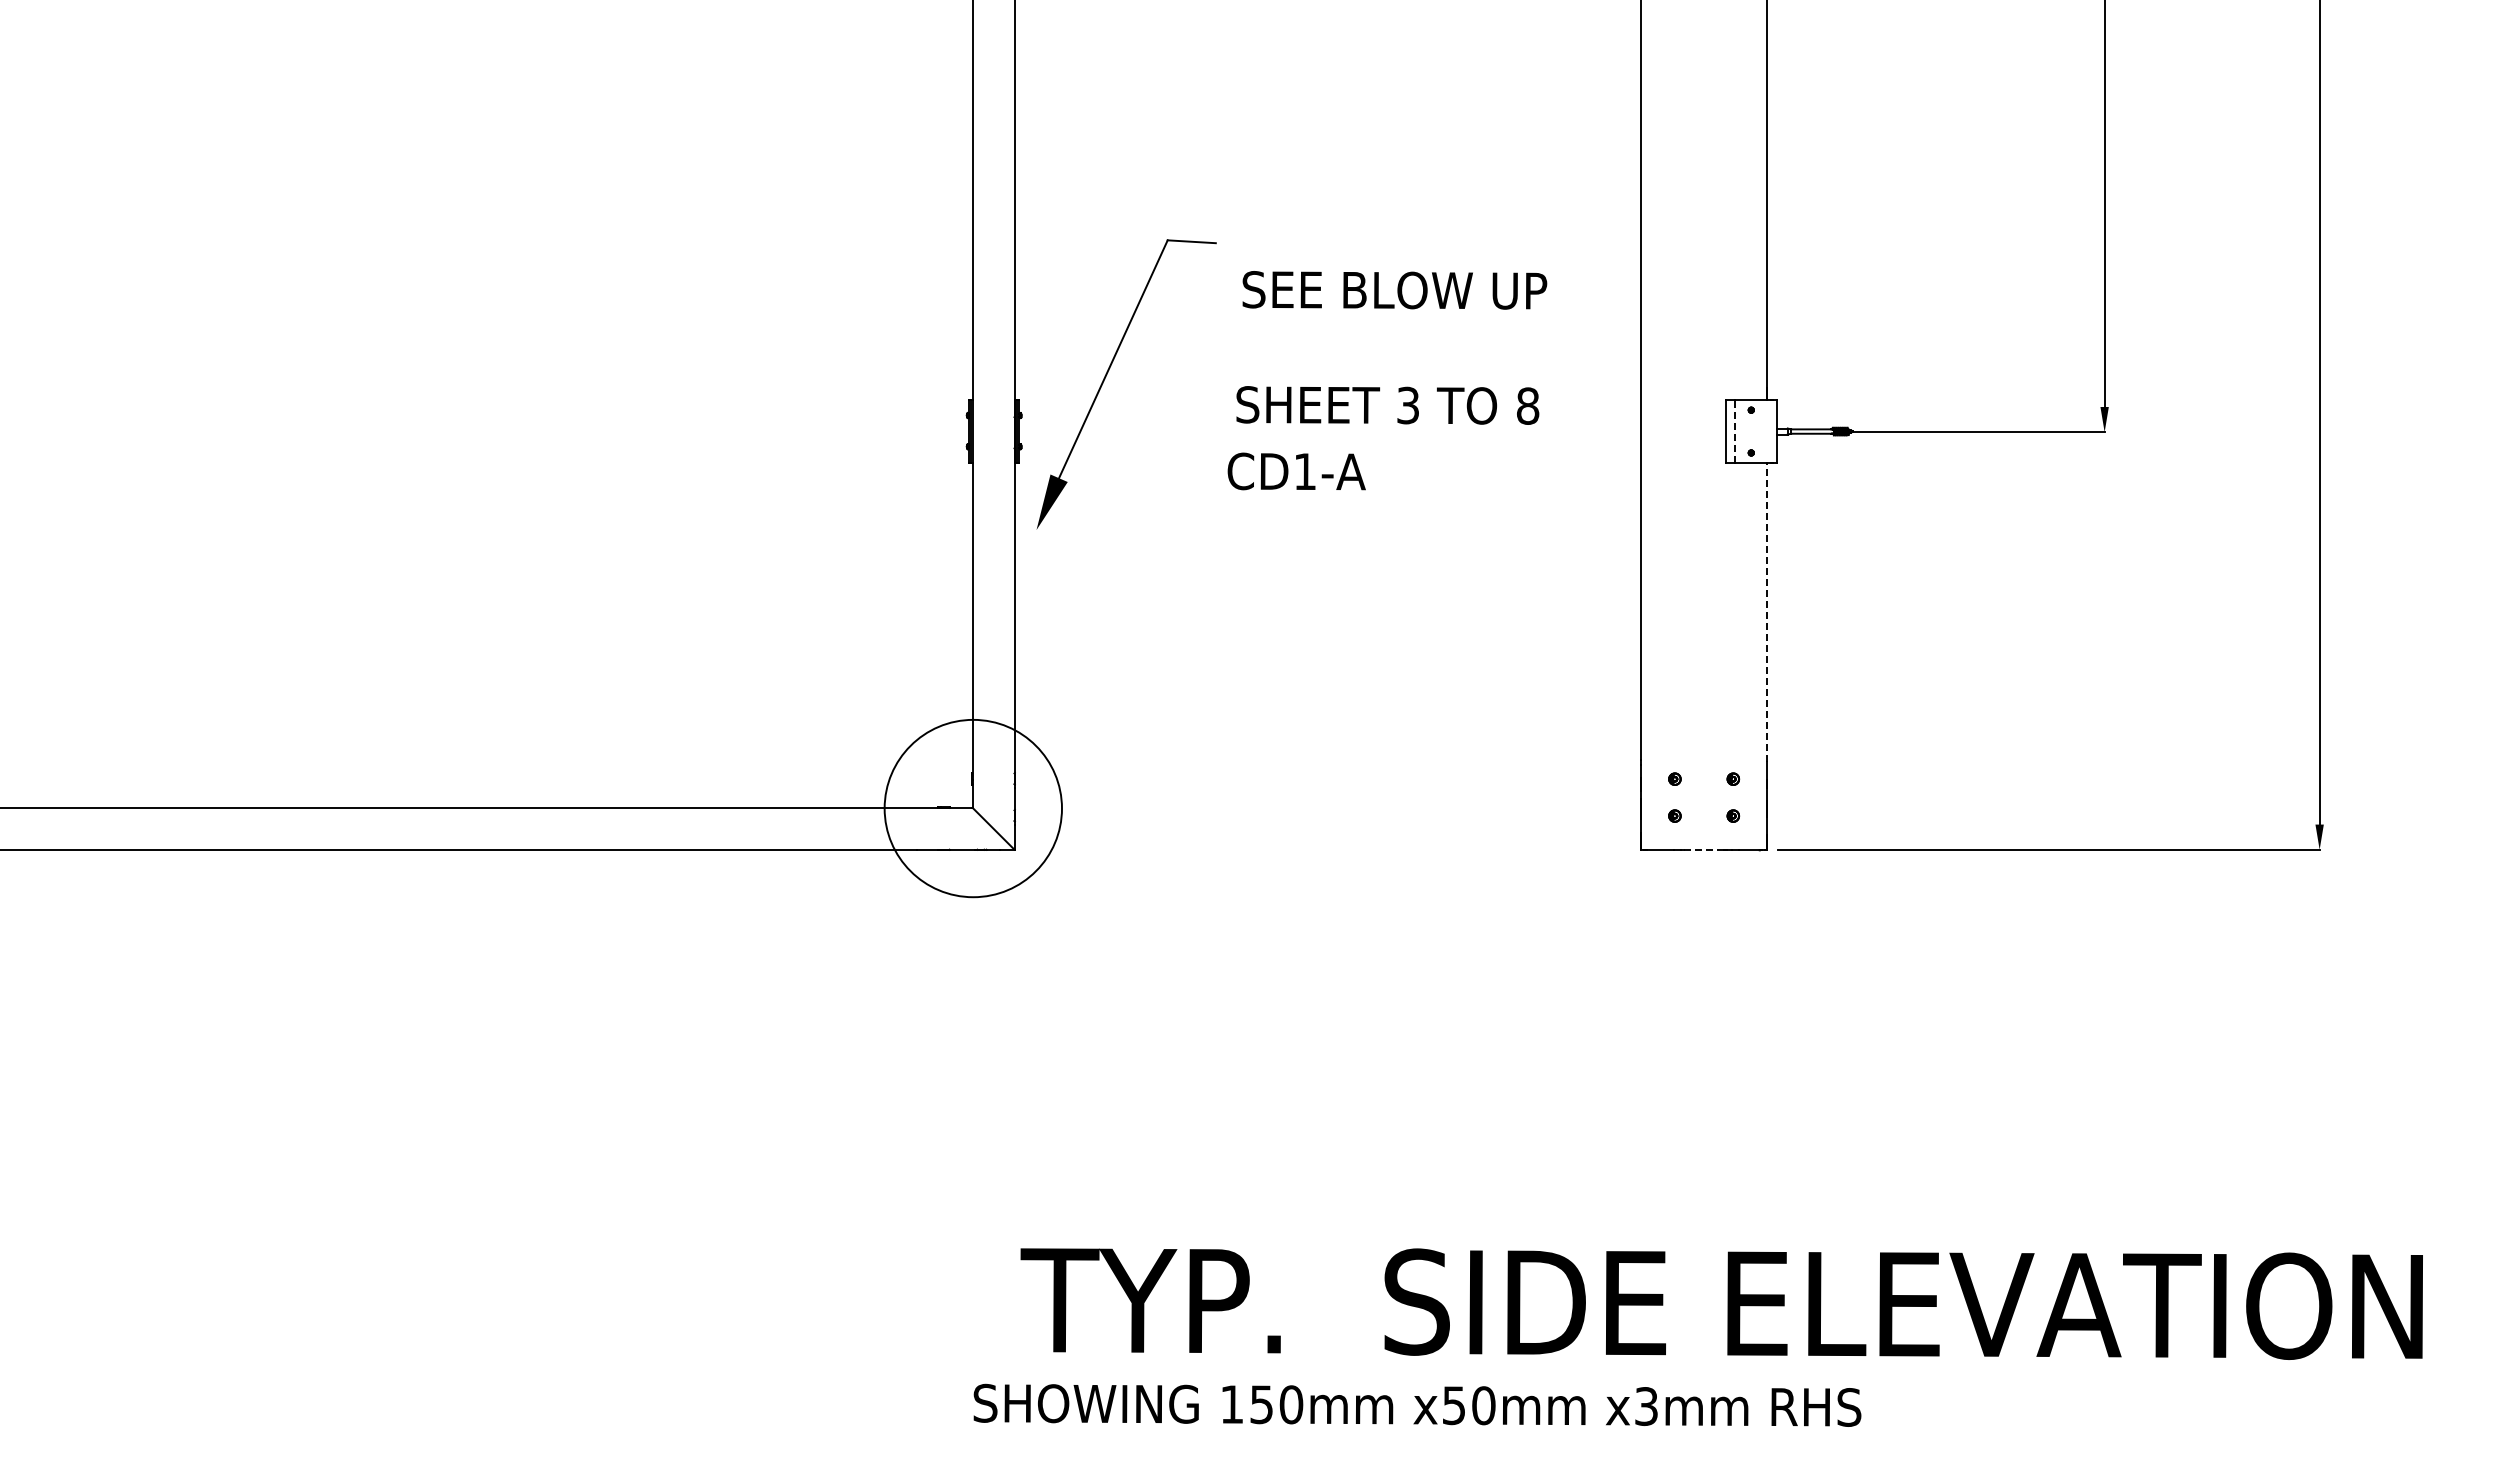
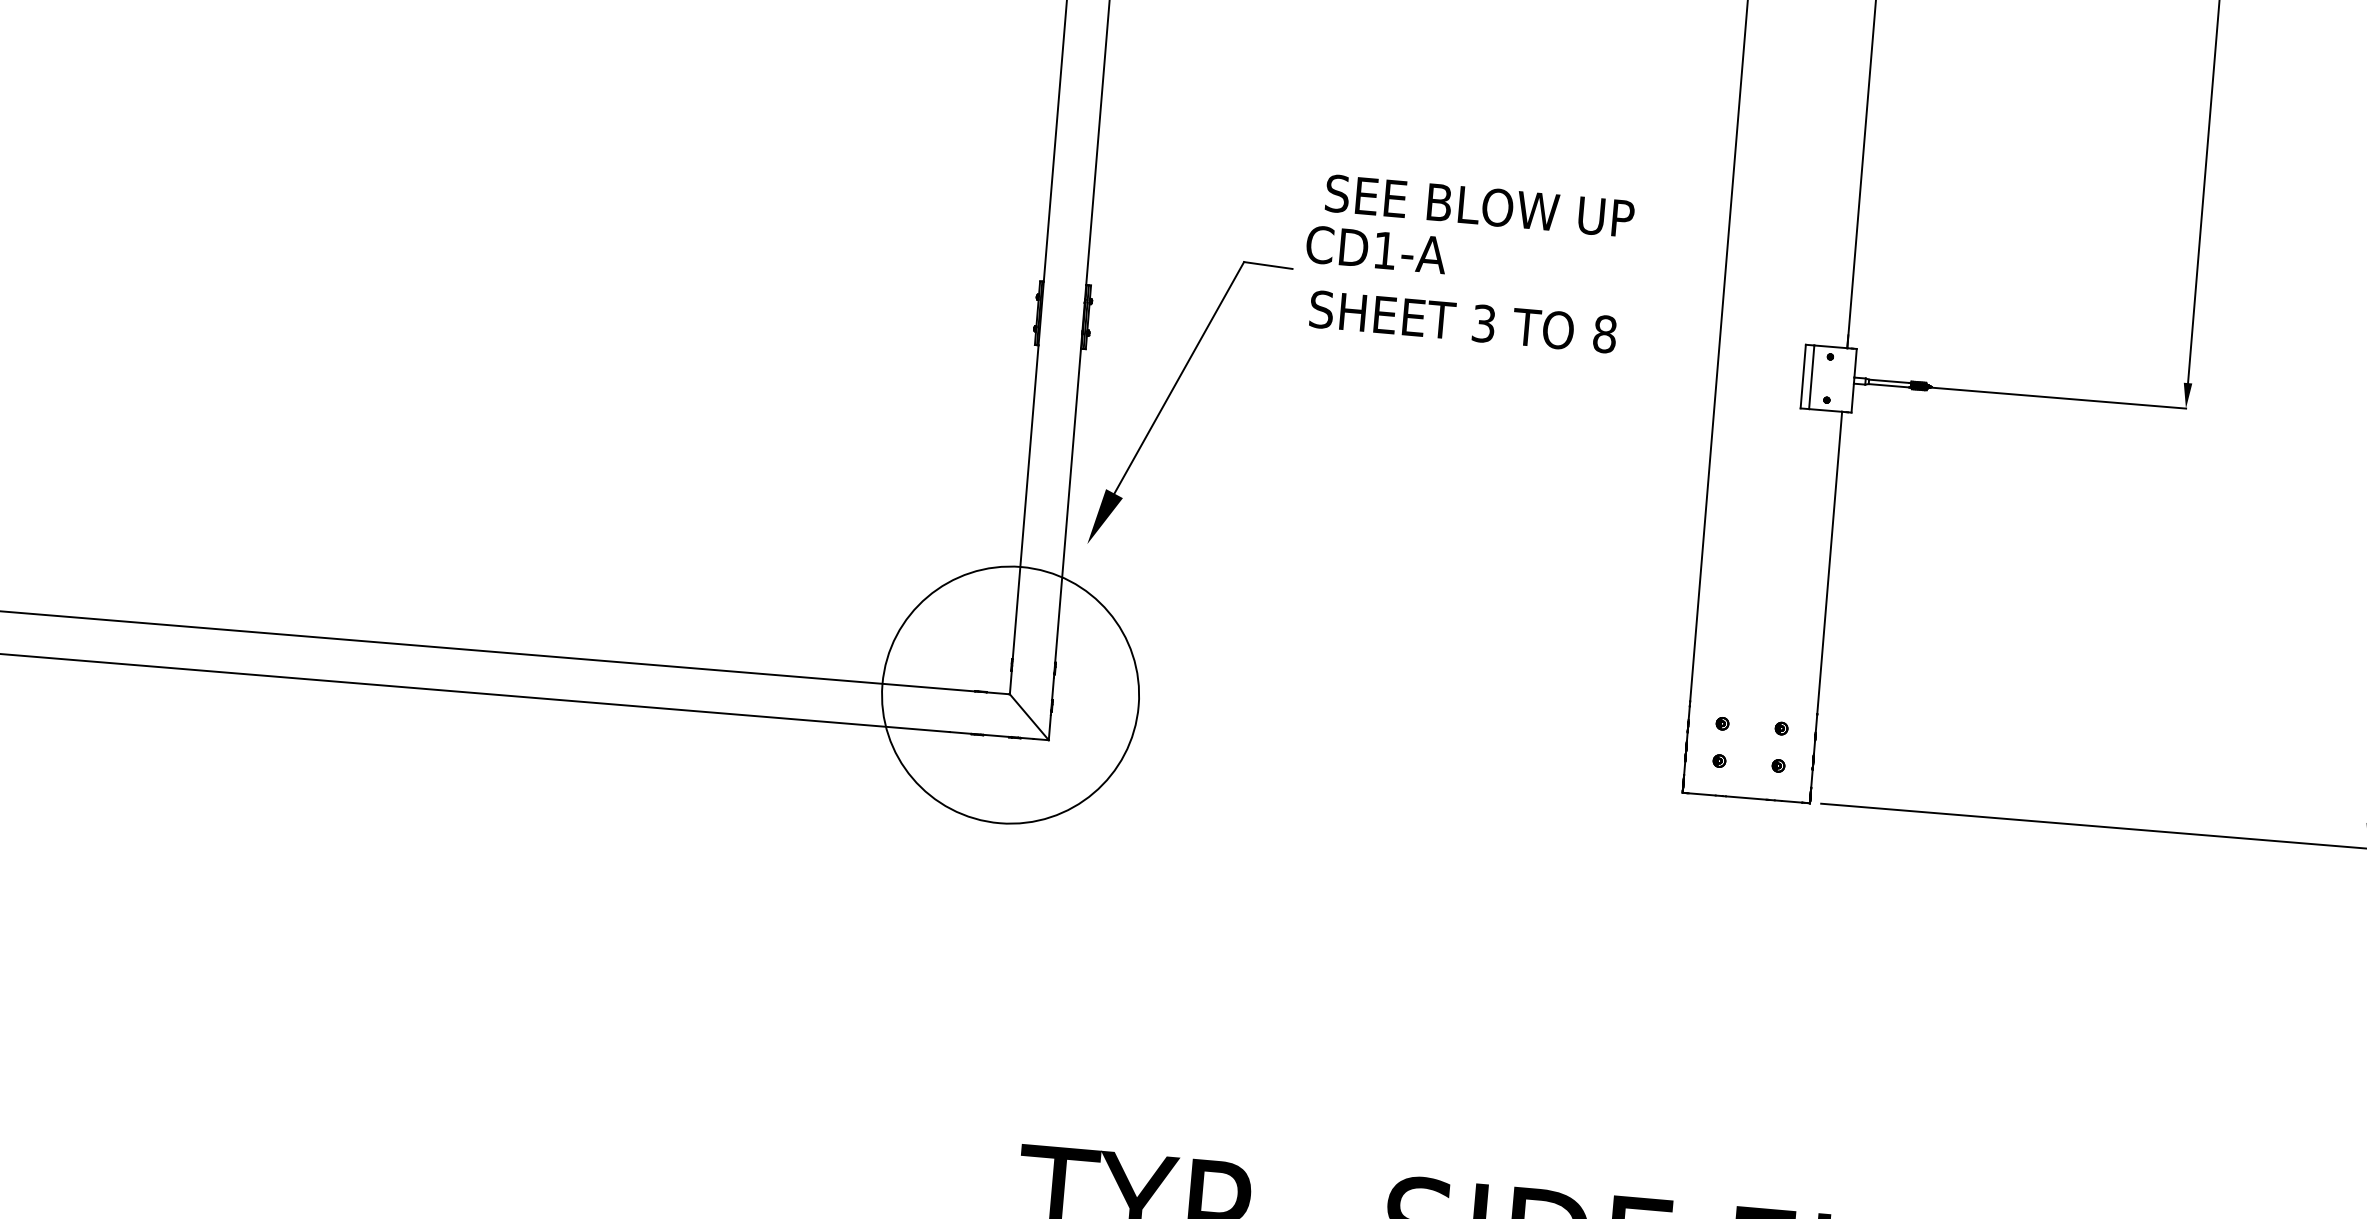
part: (1106, 377) -> (1170, 395), moved
line: (1734, 431) -> (1811, 377), dashed -> solid
text: (1296, 471) -> (1376, 249), moved
line: (1767, 612) -> (1830, 562), dashed -> solid
circle: (973, 808) -> (1010, 695), size x1.43
line: (1704, 850) -> (1746, 798), dashed -> solid

